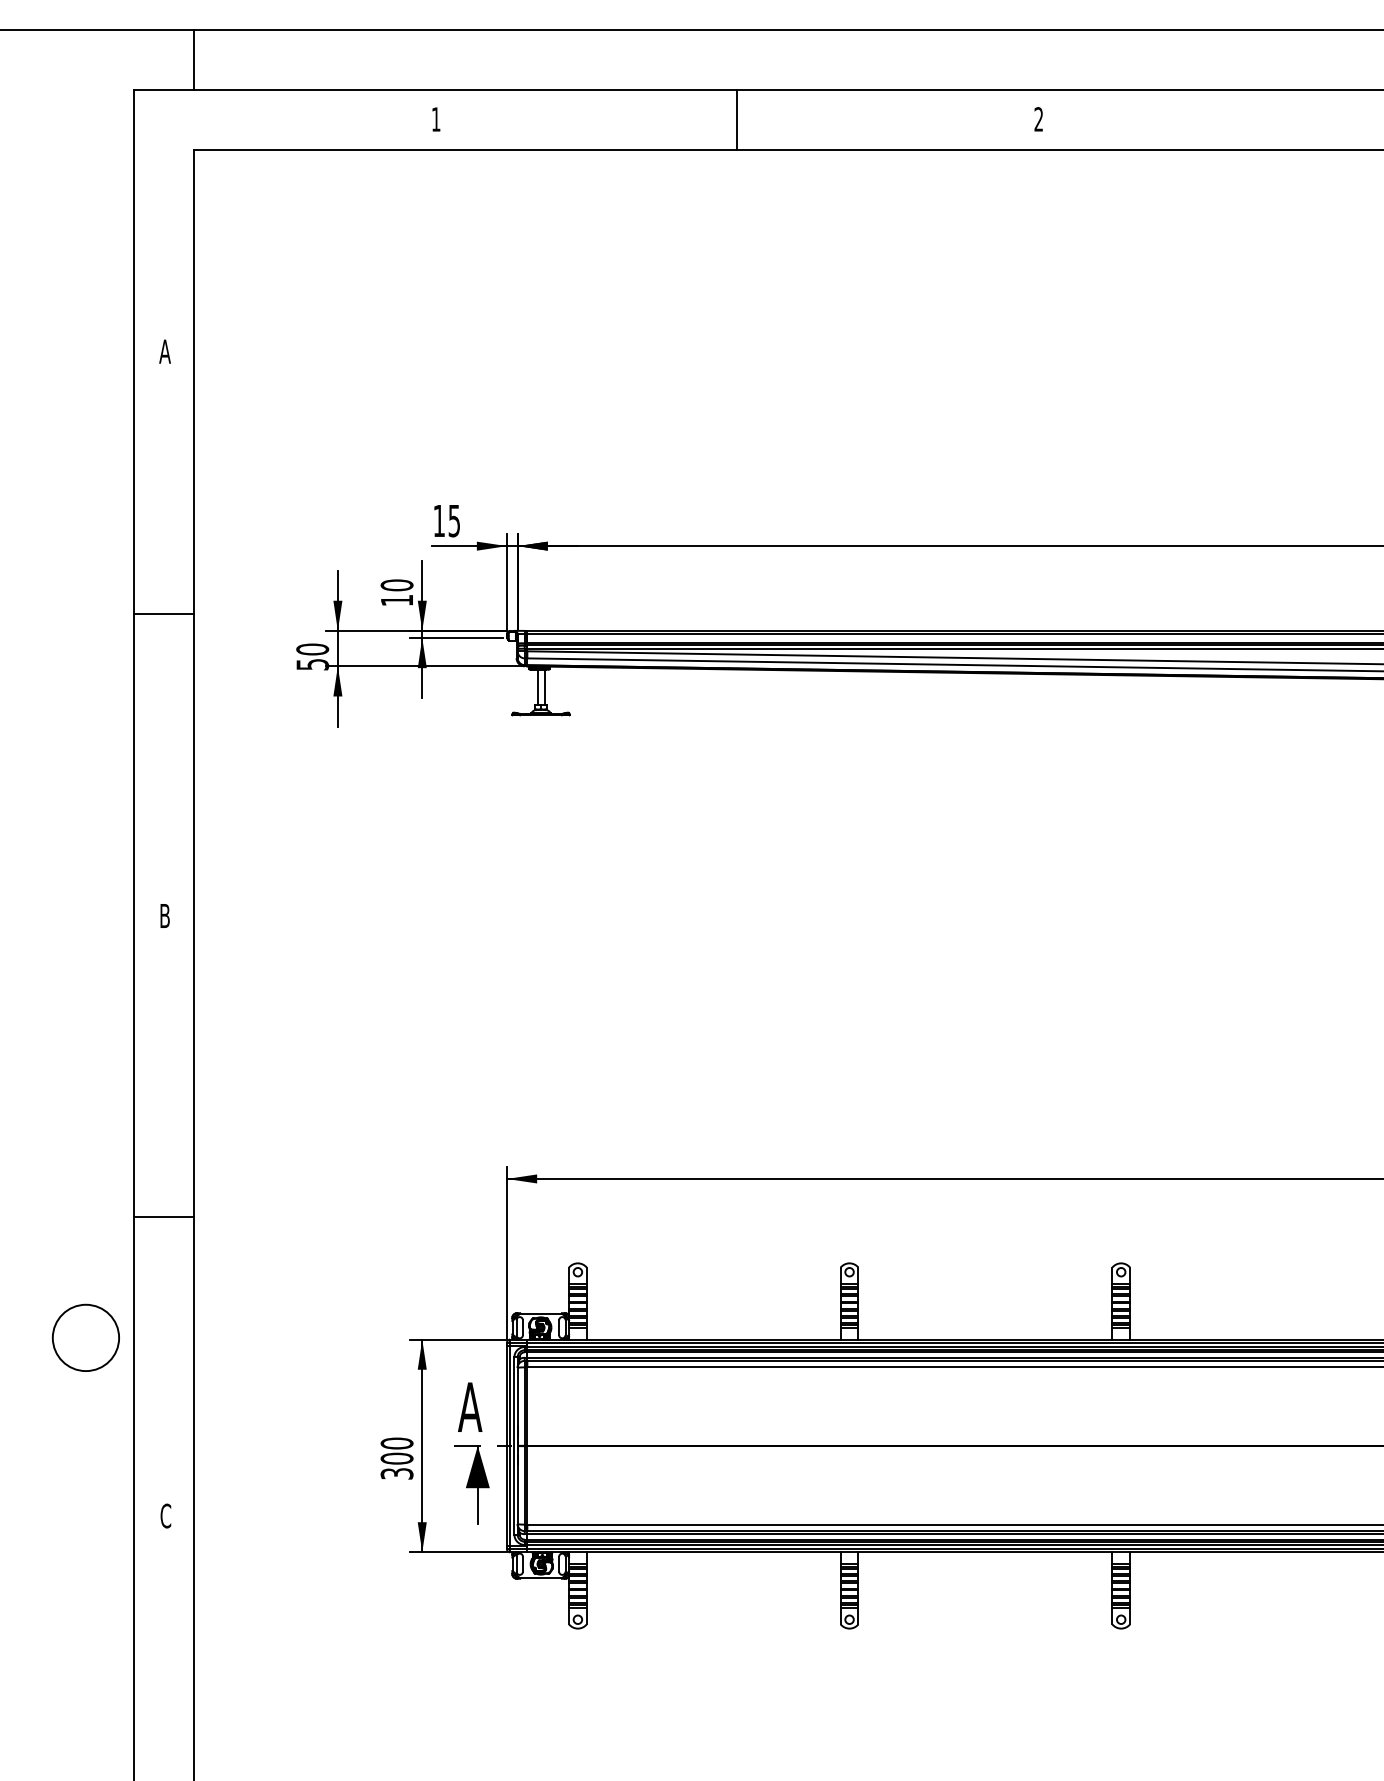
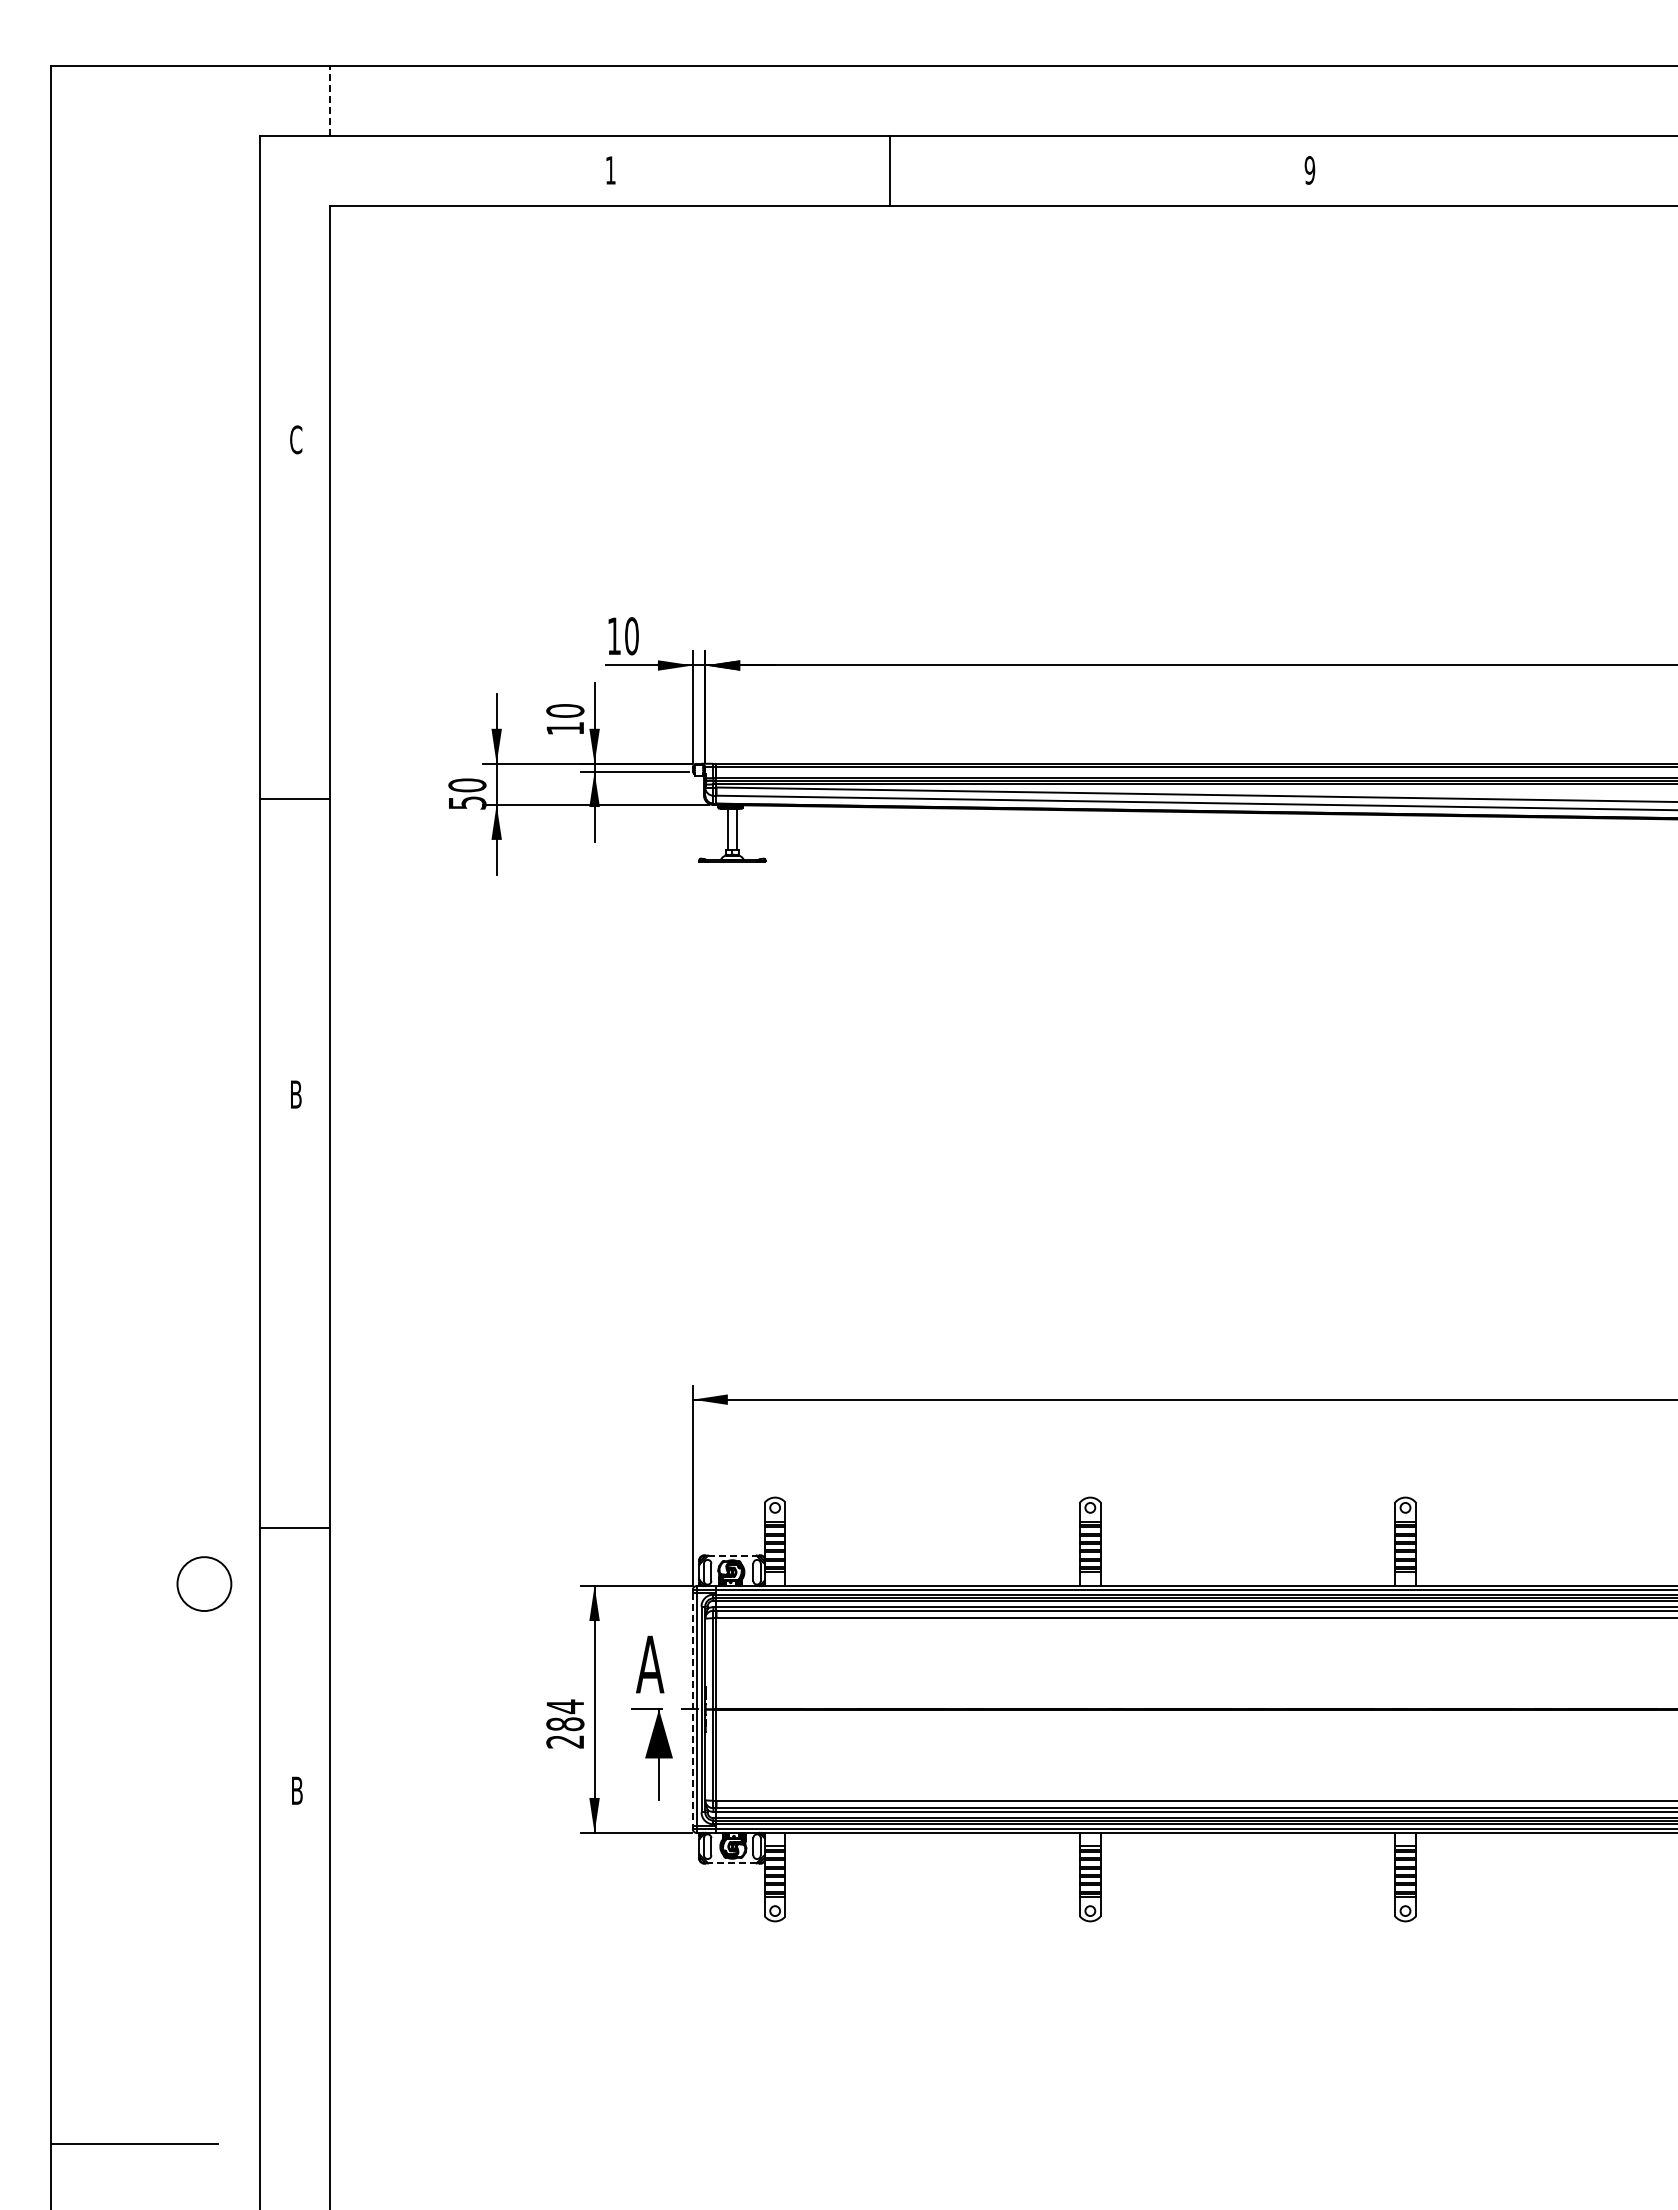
line: (194, 60) -> (330, 101), solid -> dashed
text: (1038, 119) -> (1309, 170), 2 -> 9
line: (736, 120) -> (889, 171), moved
text: (164, 351) -> (295, 439), A -> C
text: (454, 521) -> (631, 636), 15 -> 10
line: (164, 614) -> (295, 798), moved
line: (164, 1217) -> (295, 1528), moved
line: (541, 1313) -> (732, 1555), solid -> dashed
circle: (86, 1337) -> (204, 1583), size x0.7
line: (506, 1445) -> (692, 1709), solid -> dashed
text: (397, 1458) -> (565, 1723), 300 -> 284
text: (166, 1515) -> (297, 1790), C -> B
line: (540, 1578) -> (731, 1863), solid -> dashed

